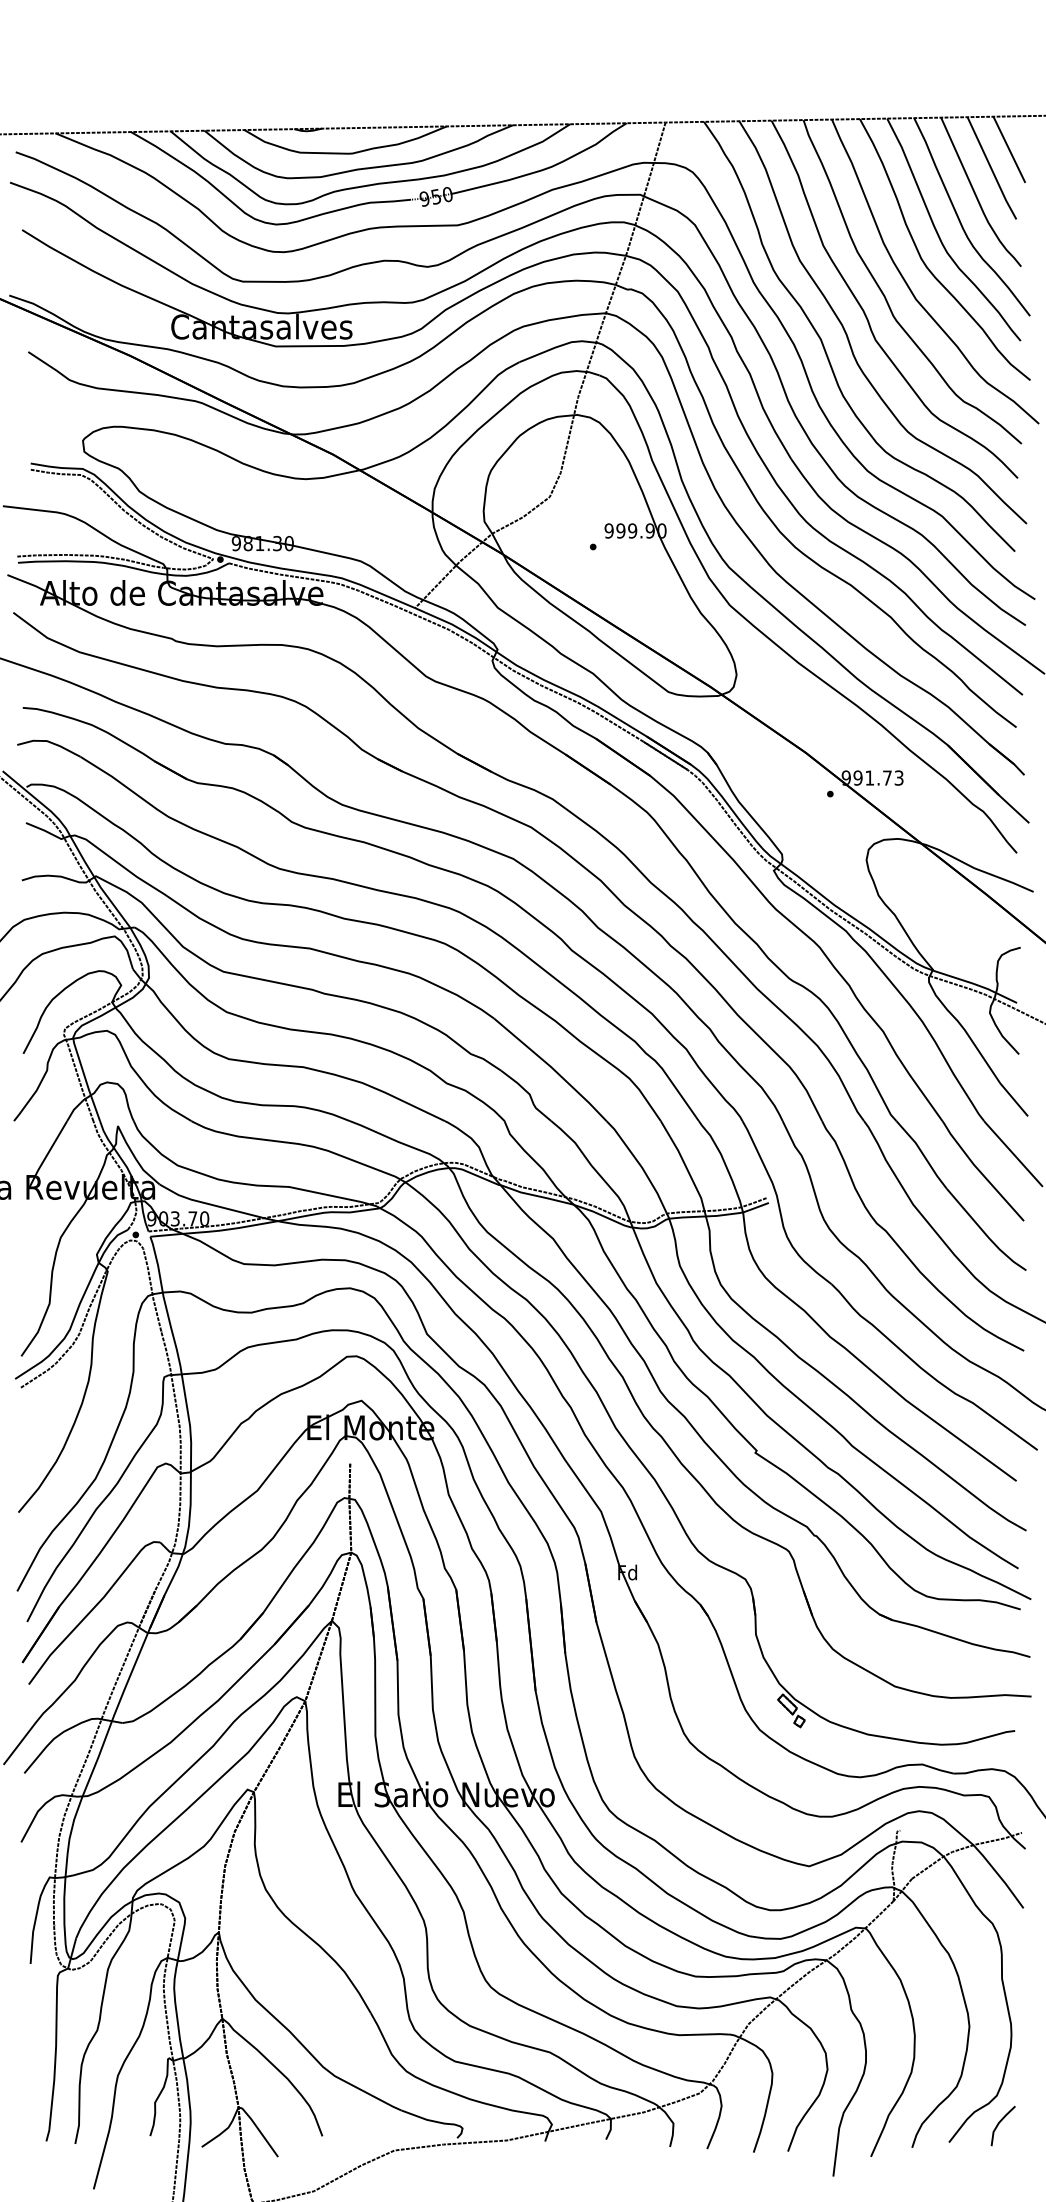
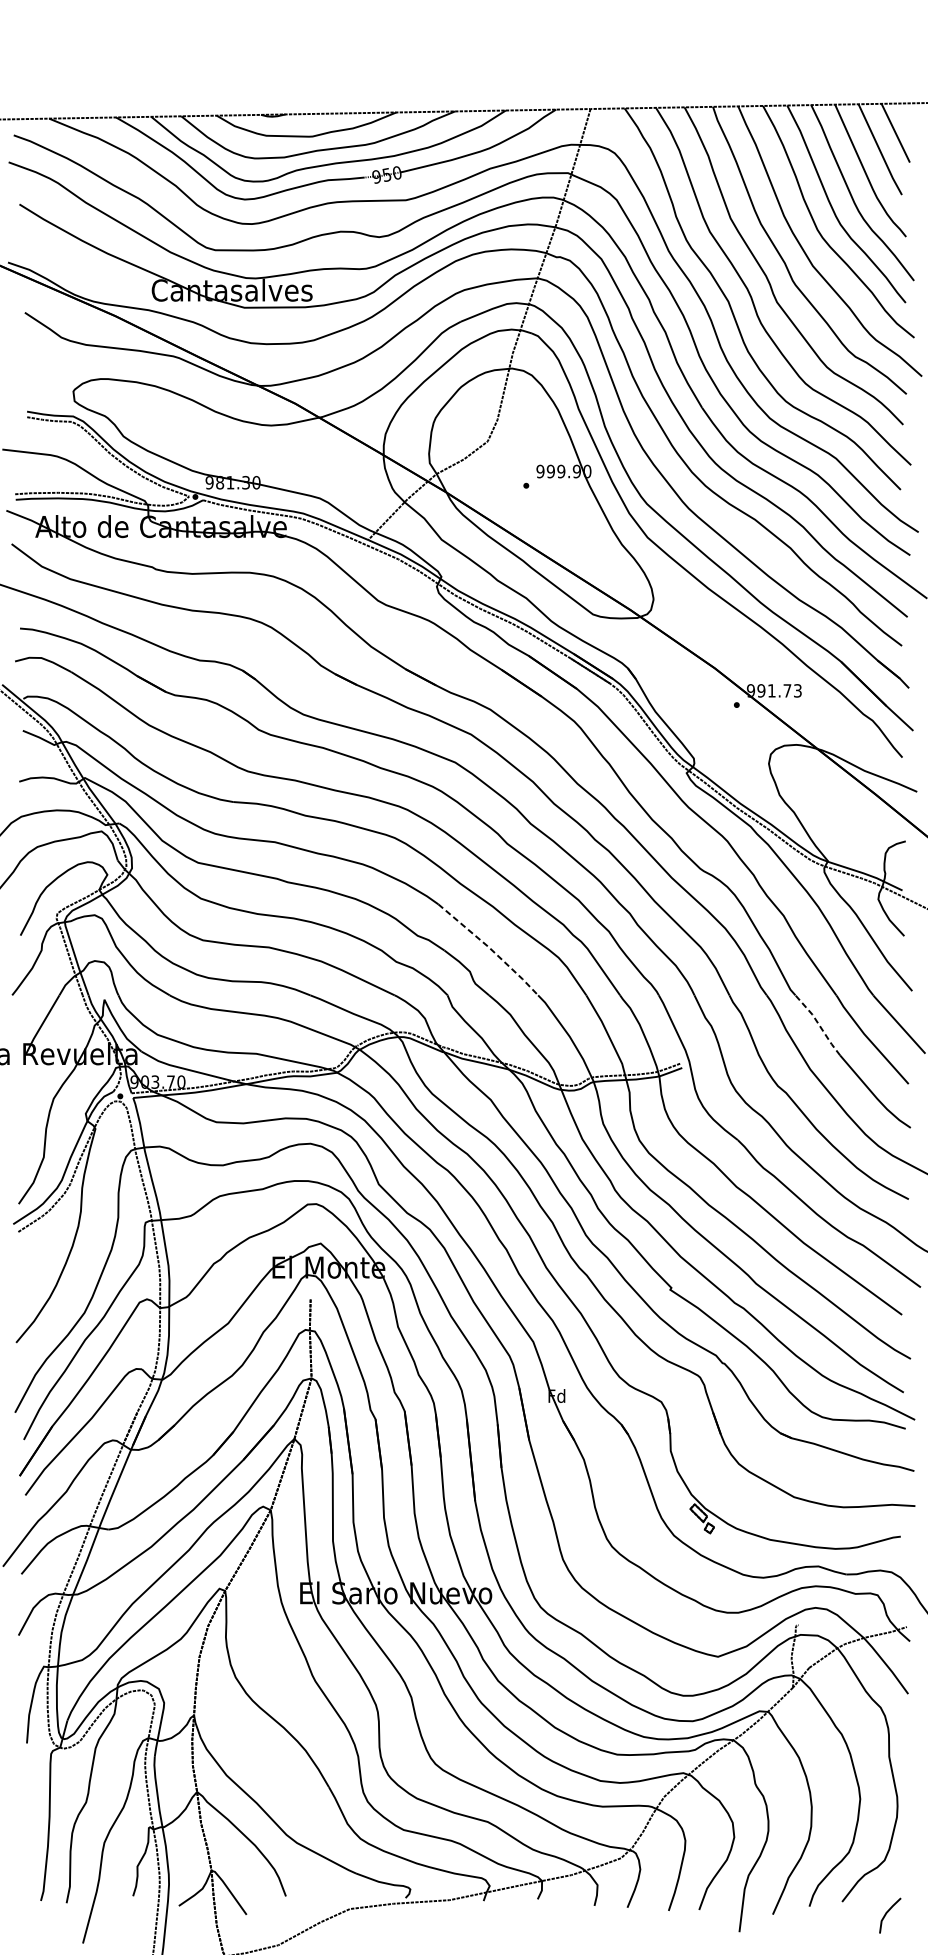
line: (552, 1068) -> (490, 948), solid -> dashed
line: (922, 1153) -> (818, 1024), solid -> dashed
line: (999, 2124) -> (886, 1914), moved

